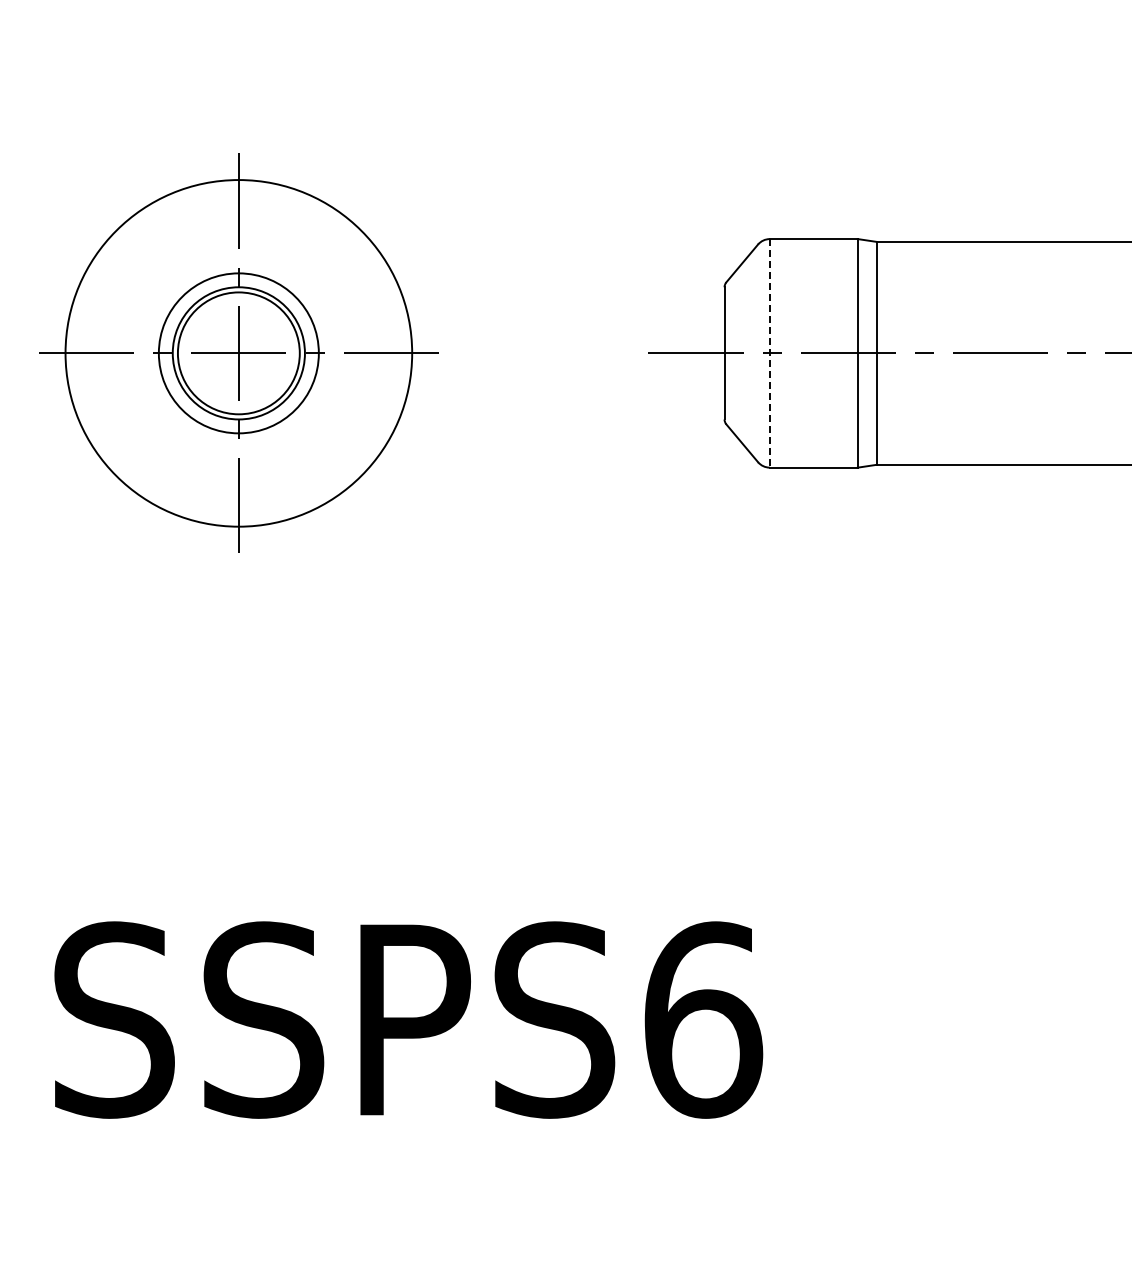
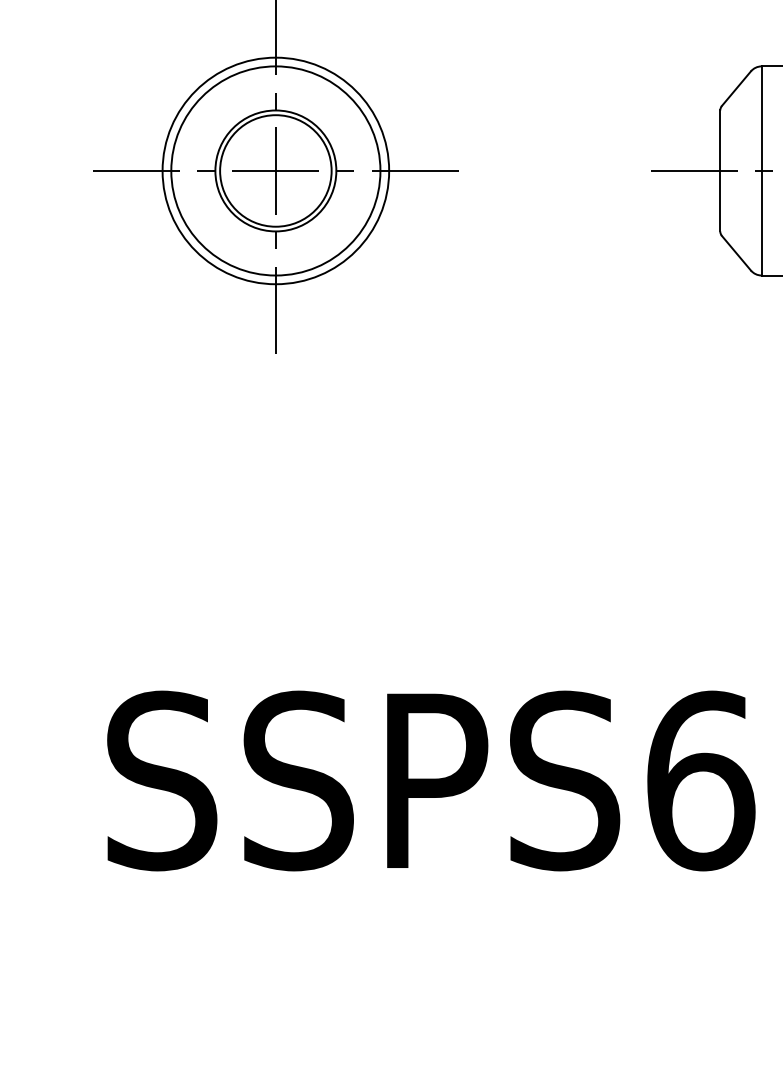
circle: (238, 353) -> (275, 171), size x0.71
circle: (238, 353) -> (275, 171), size x1.43
line: (769, 353) -> (761, 171), dashed -> solid

